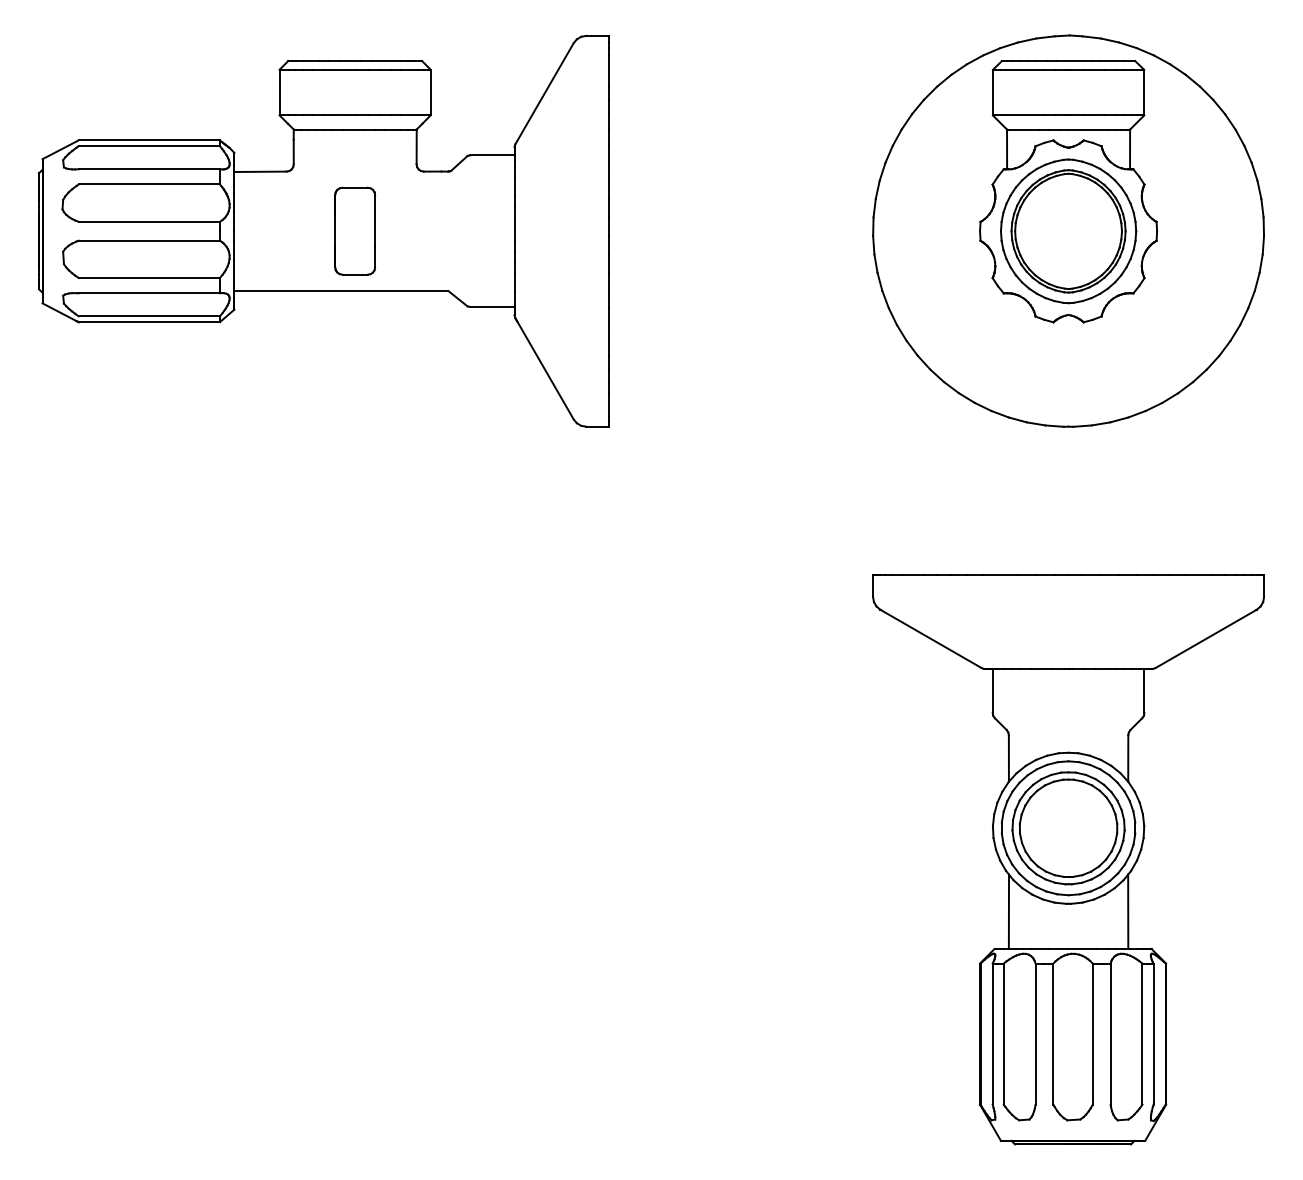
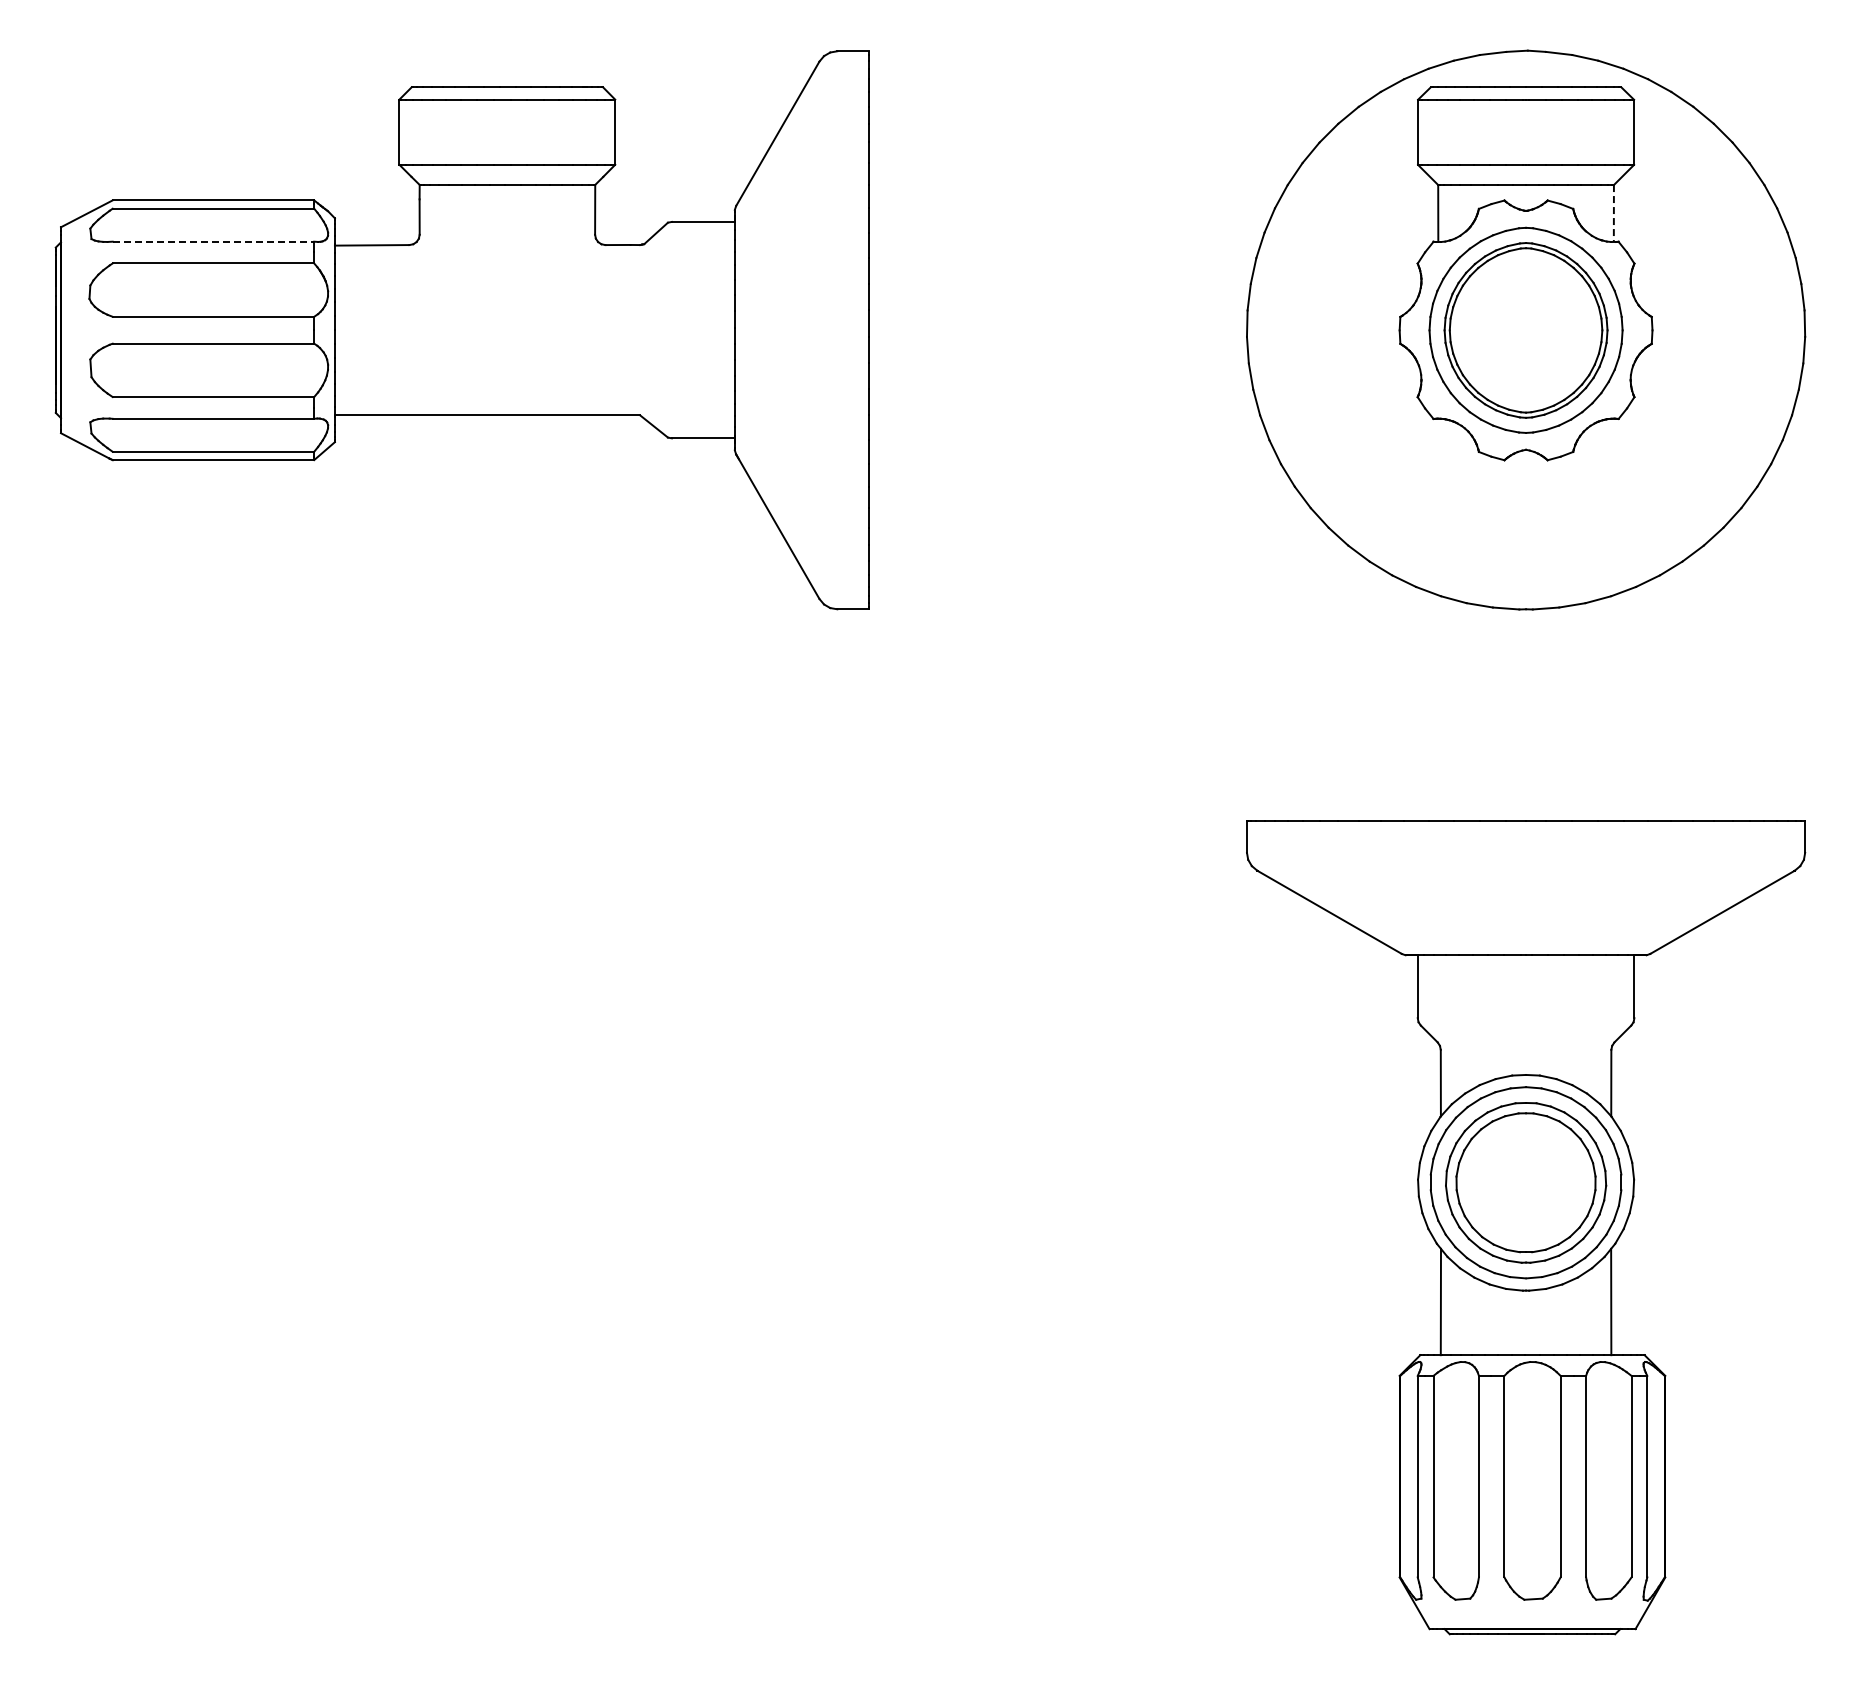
line: (1129, 150) -> (1613, 214), solid -> dashed
line: (149, 169) -> (213, 241), solid -> dashed
part: (355, 231) -> (507, 330), removed

